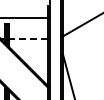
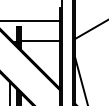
line: (27, 38) -> (39, 41), dashed -> solid

